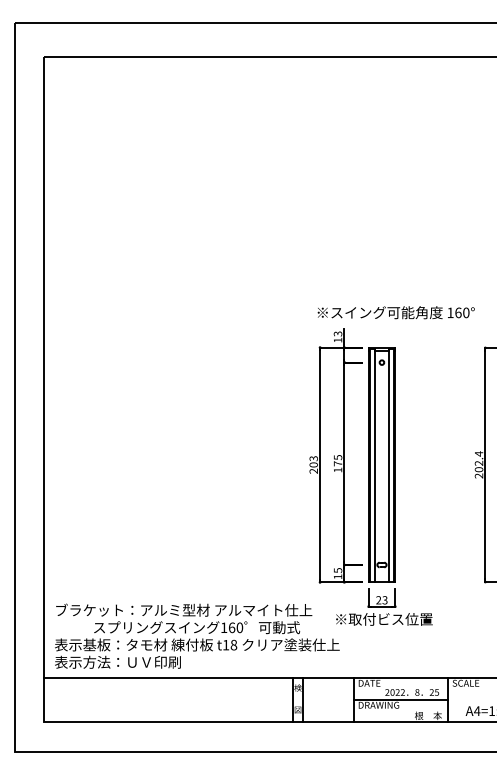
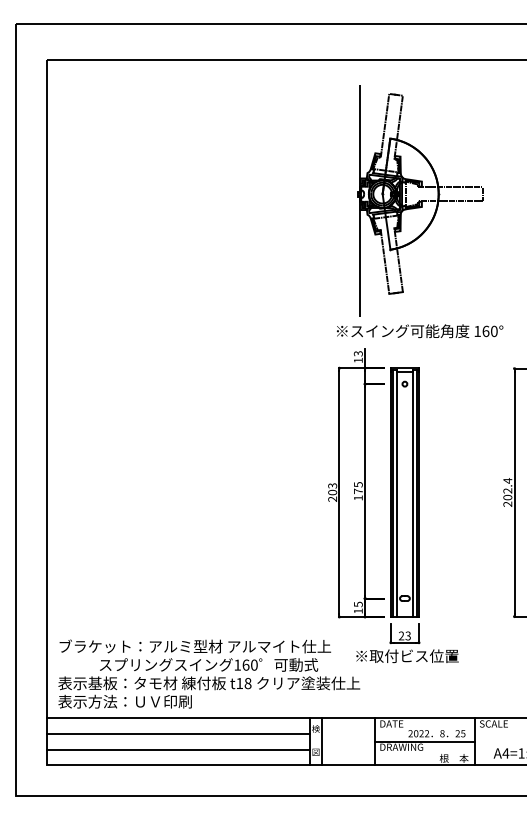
part: (395, 189) -> (419, 200), added
line: (167, 692) -> (177, 733), added
line: (167, 707) -> (177, 749), added

